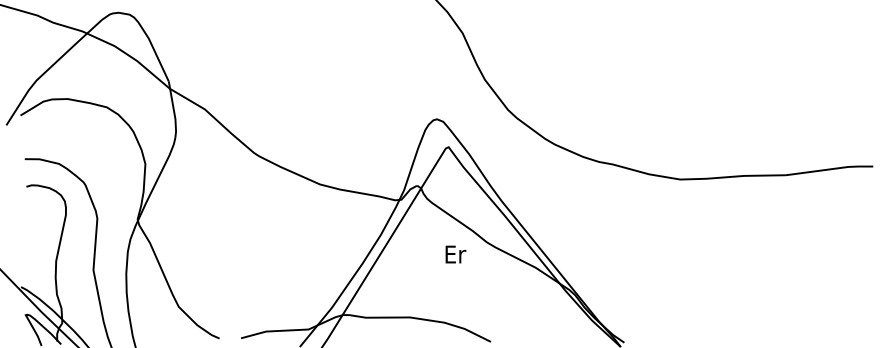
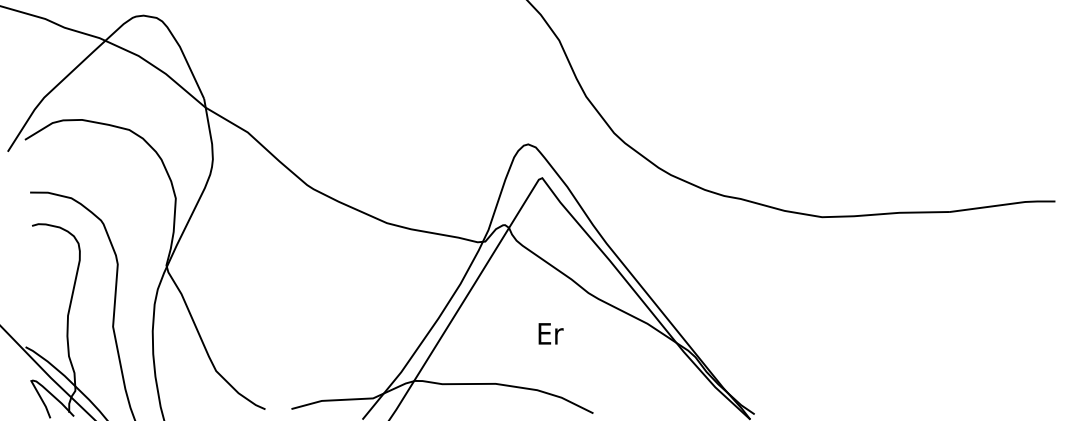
text: (455, 254) -> (550, 333), moved

